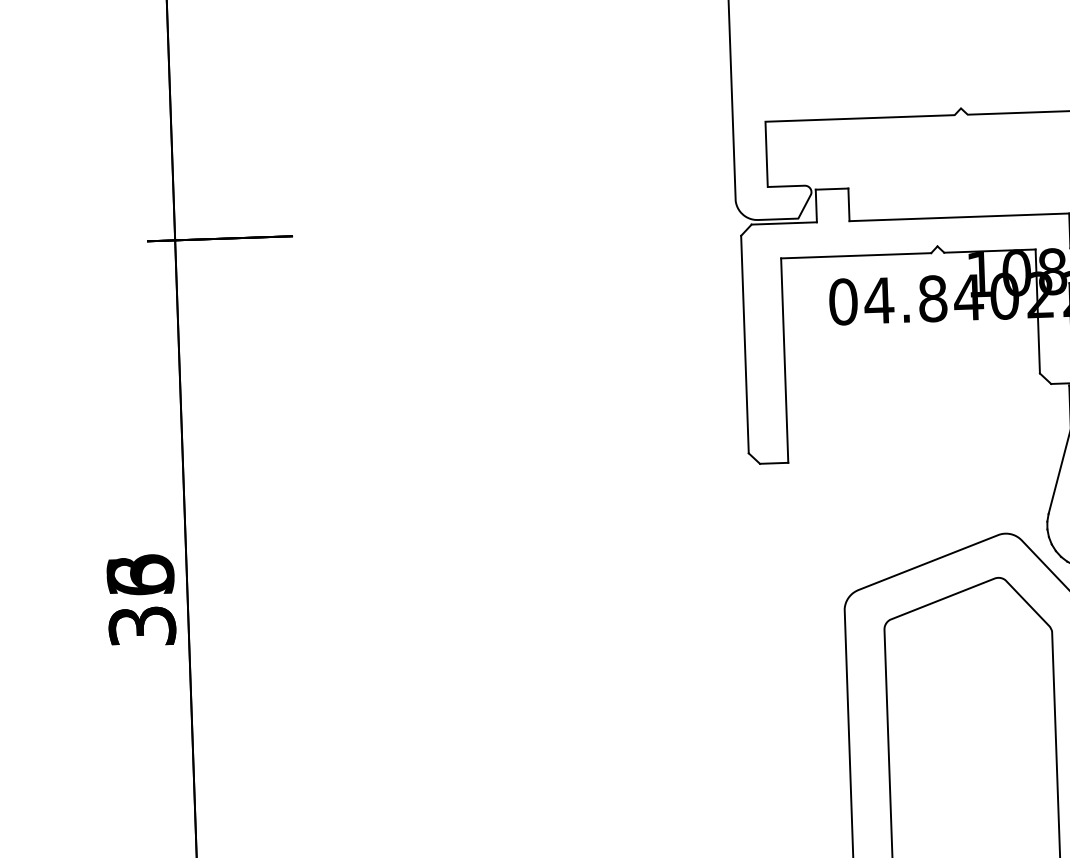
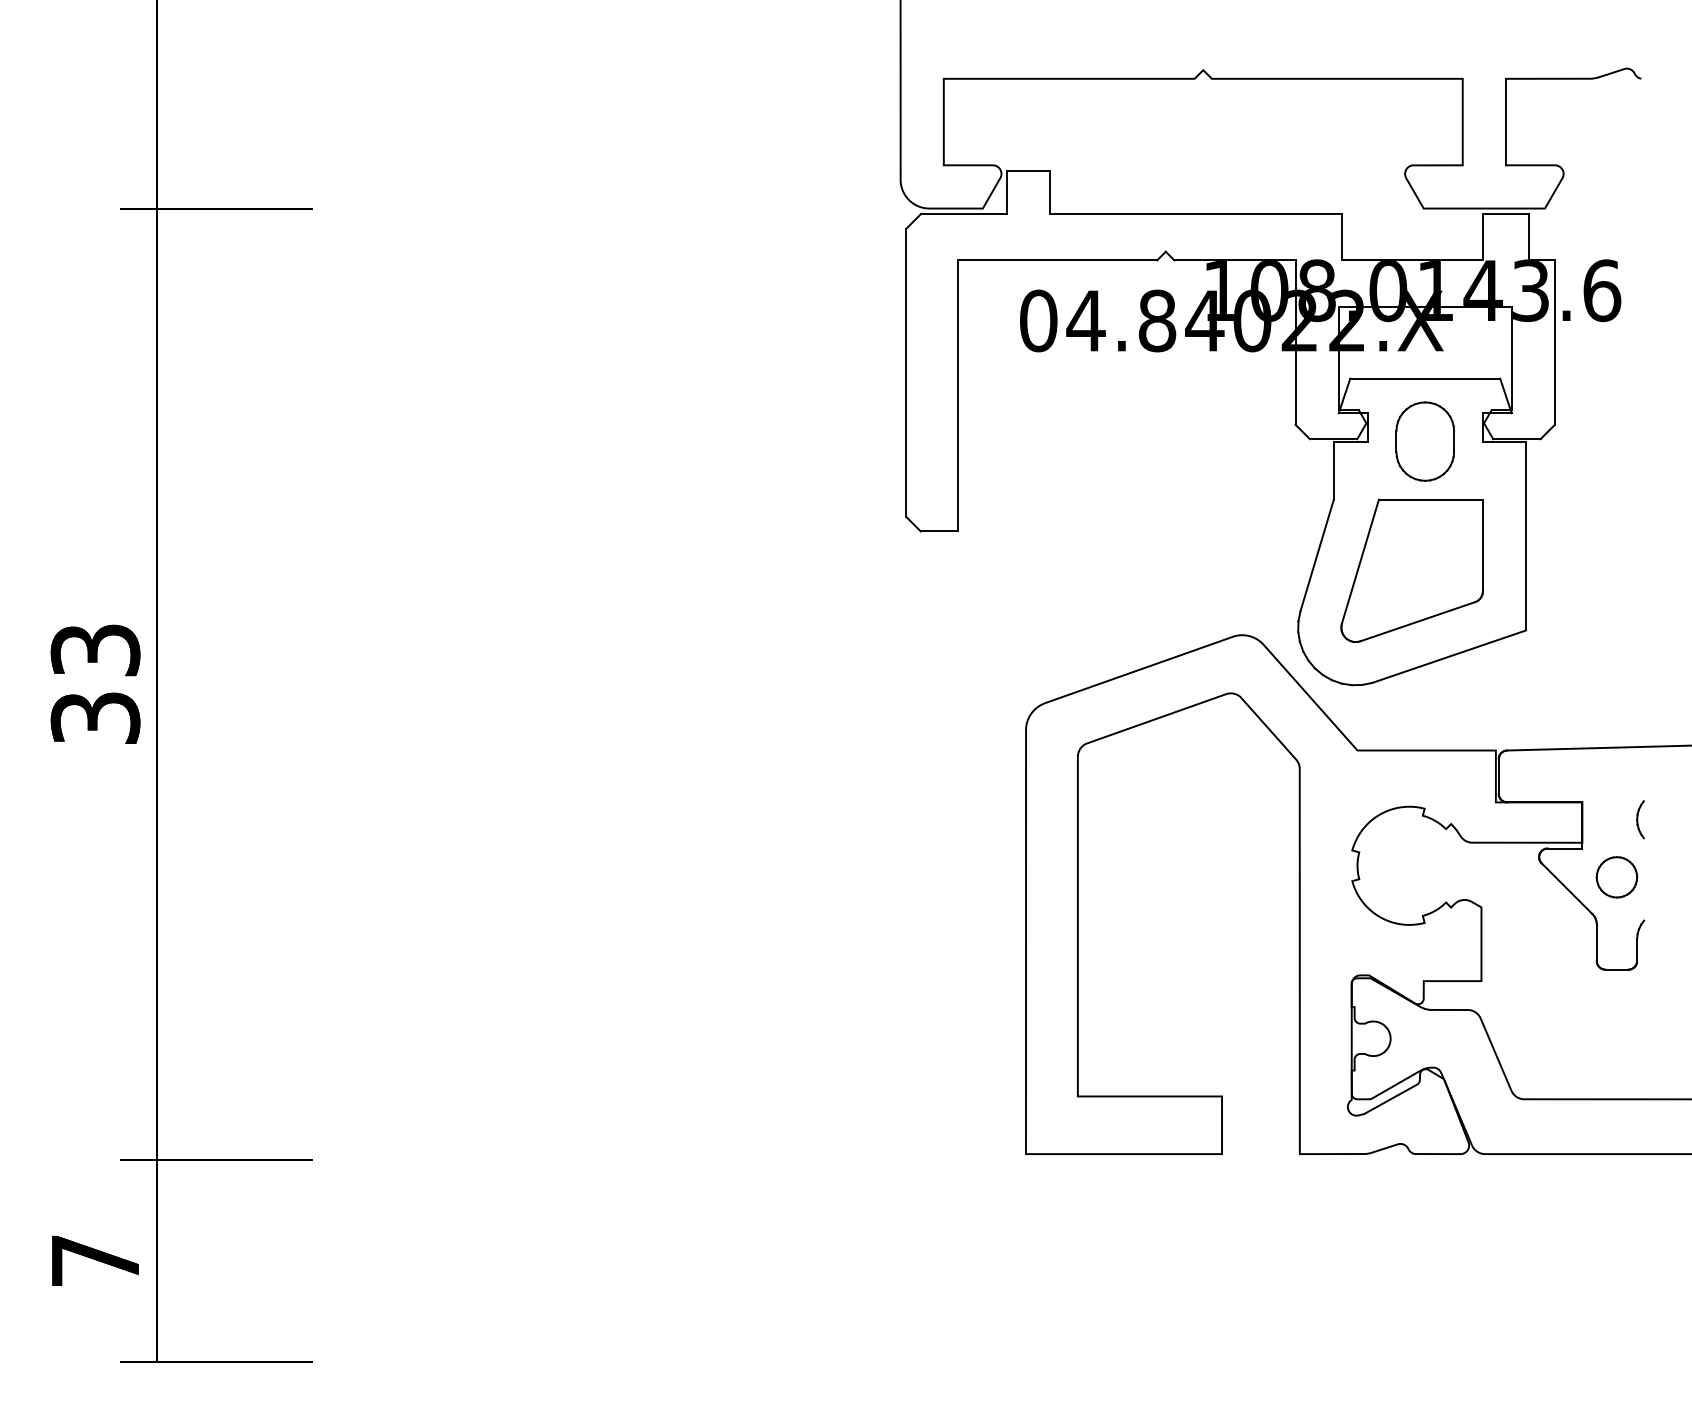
text: (140, 574) -> (95, 649), 36 -> 33

